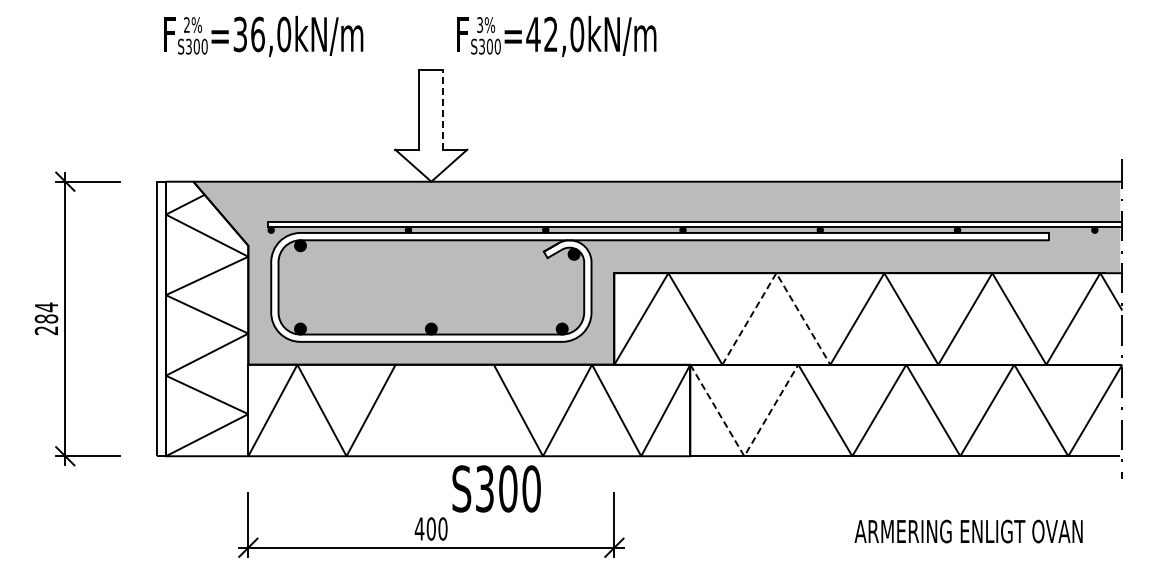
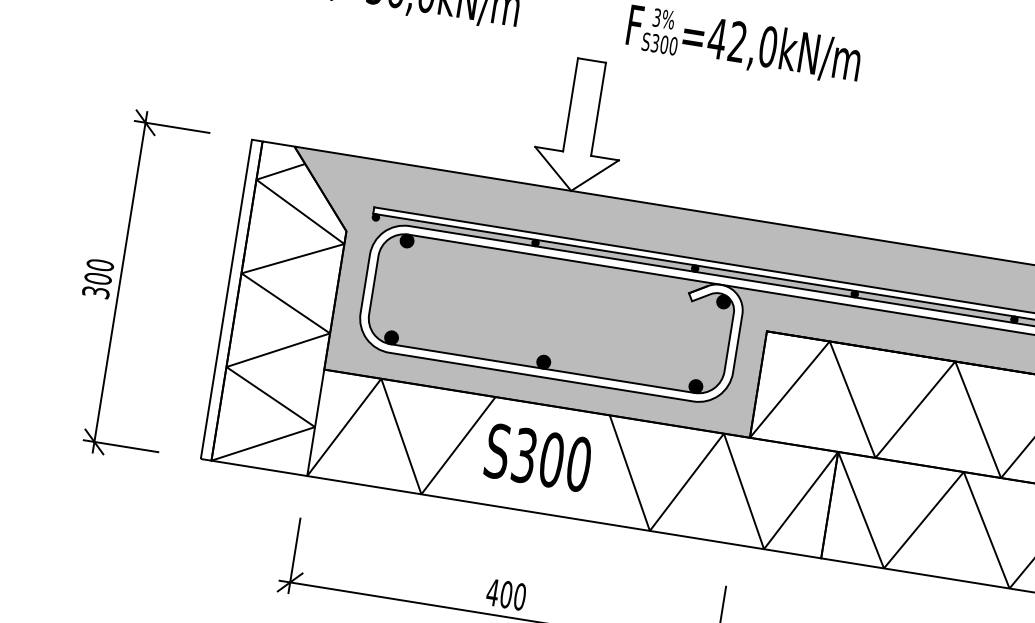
line: (443, 109) -> (598, 109), dashed -> solid
line: (776, 273) -> (955, 361), dashed -> solid
text: (46, 318) -> (98, 278), 284 -> 300
line: (744, 456) -> (884, 568), dashed -> solid
text: (496, 488) -> (538, 457), moved

